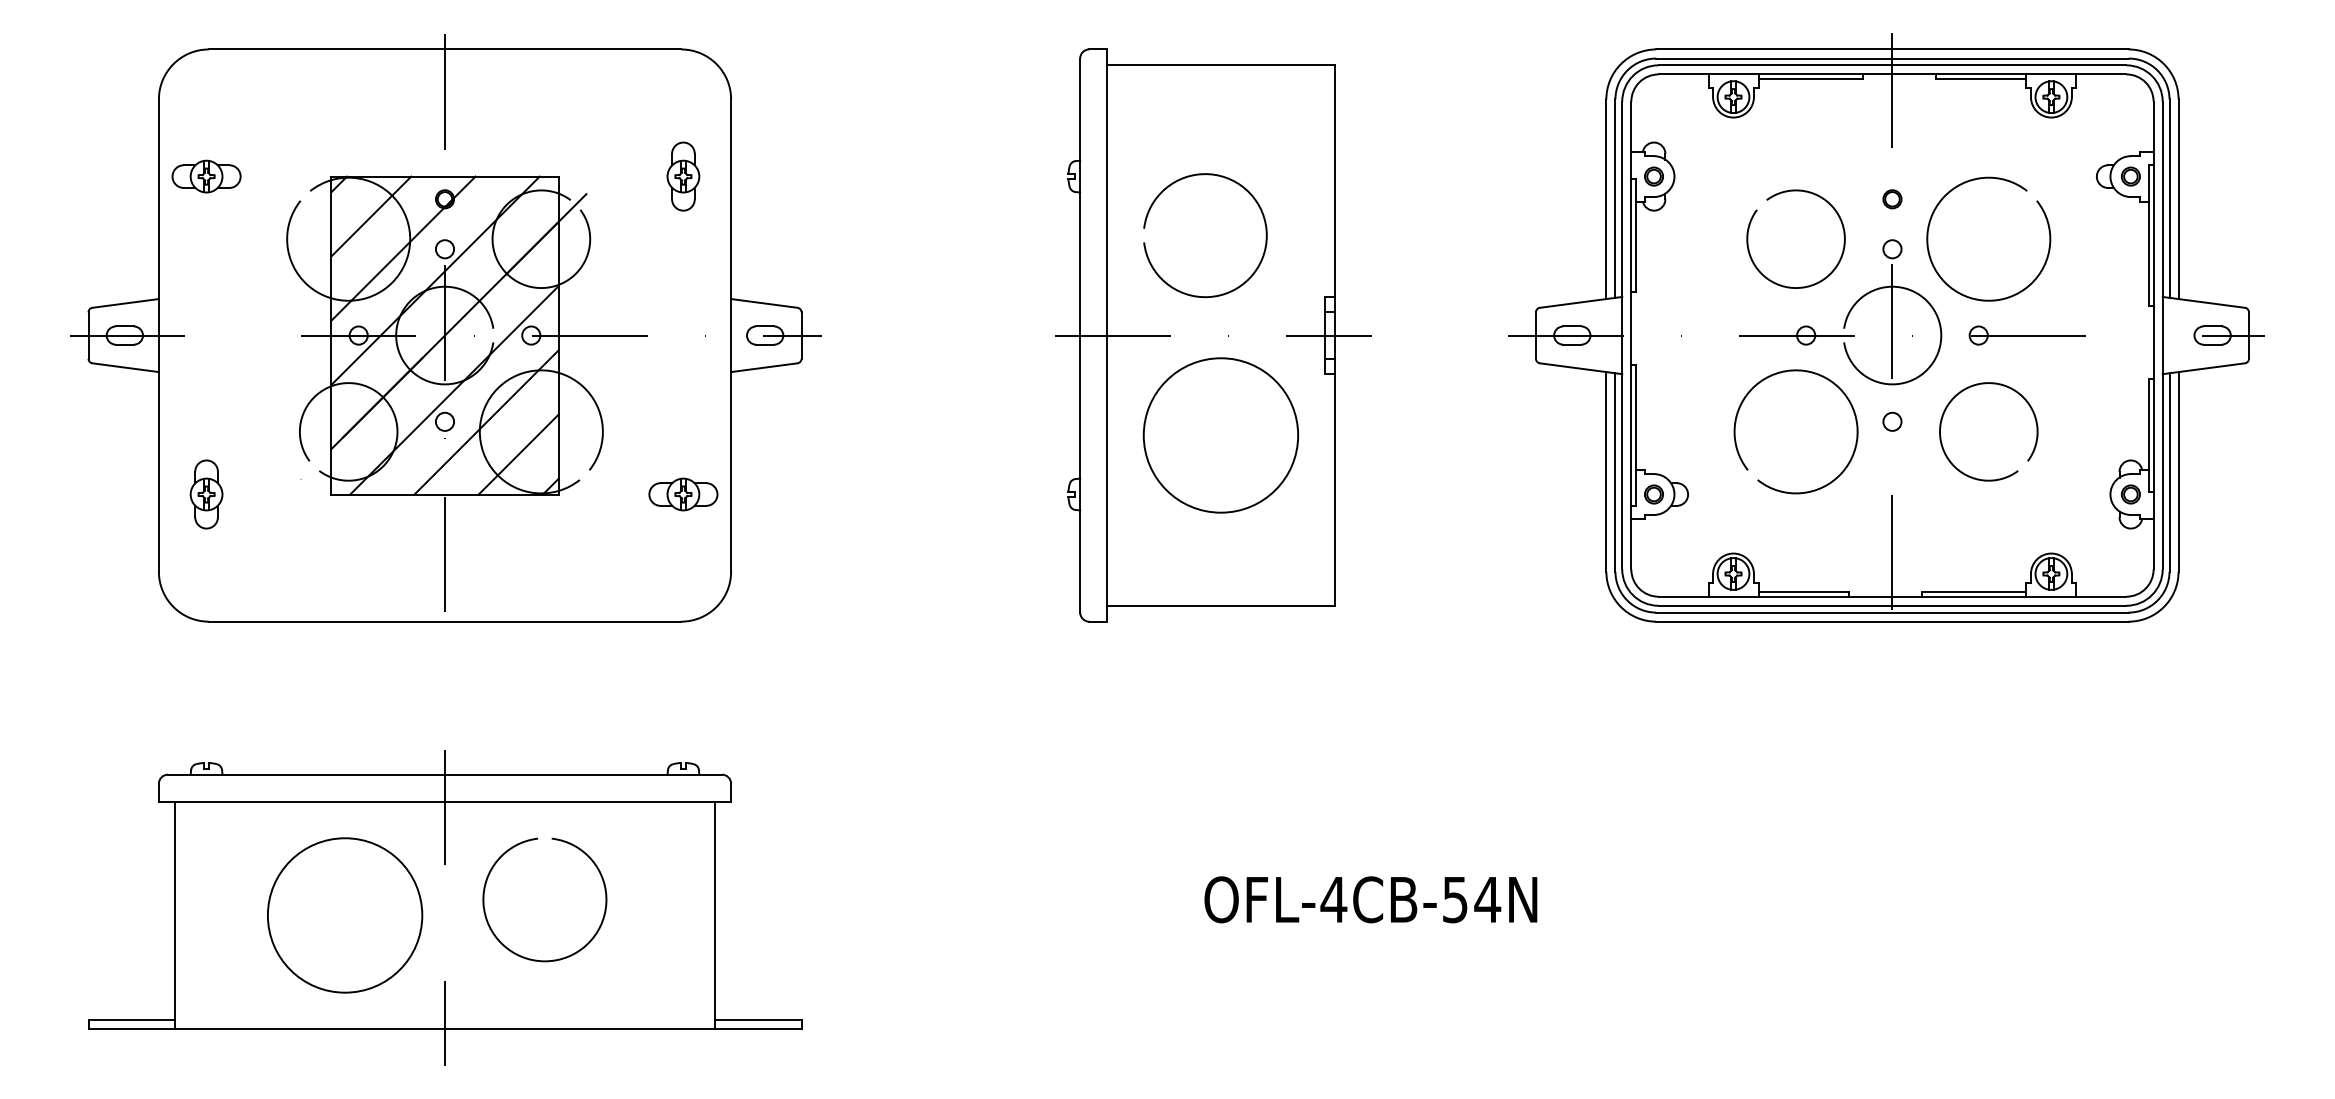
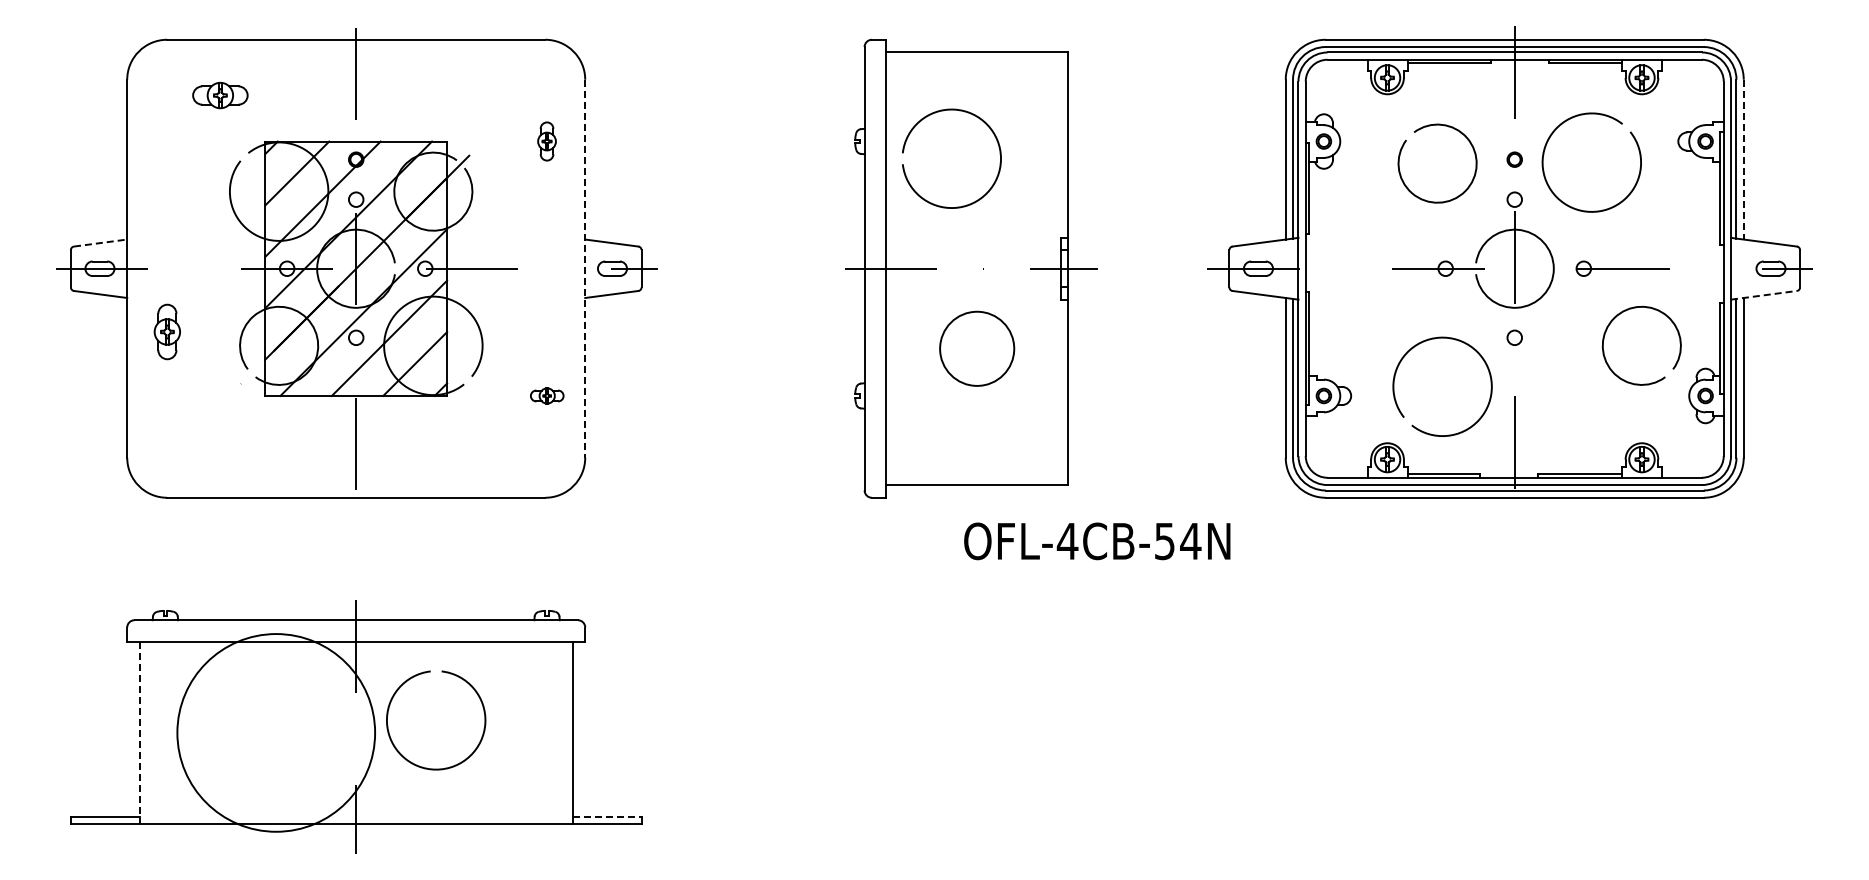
part: (206, 176) -> (220, 95), moved
part: (682, 176) -> (546, 141), size x0.7
arc: (1166, 190) -> (920, 122), moved
arc: (1775, 196) -> (1421, 129), moved
line: (2178, 199) -> (1743, 159), solid -> dashed
arc: (1937, 209) -> (1550, 138), moved
line: (125, 303) -> (100, 243), solid -> dashed
line: (731, 336) -> (585, 269), solid -> dashed
line: (2204, 368) -> (1764, 295), solid -> dashed
arc: (1787, 372) -> (1435, 339), moved
arc: (1960, 393) -> (1619, 315), moved
circle: (1219, 435) -> (976, 348), size x0.6
part: (205, 493) -> (166, 331), moved
part: (683, 493) -> (547, 395), size x0.6
text: (1371, 899) -> (1097, 541), moved
line: (174, 914) -> (139, 732), solid -> dashed
circle: (345, 914) -> (276, 732), size x1.6
line: (758, 1019) -> (607, 816), solid -> dashed

